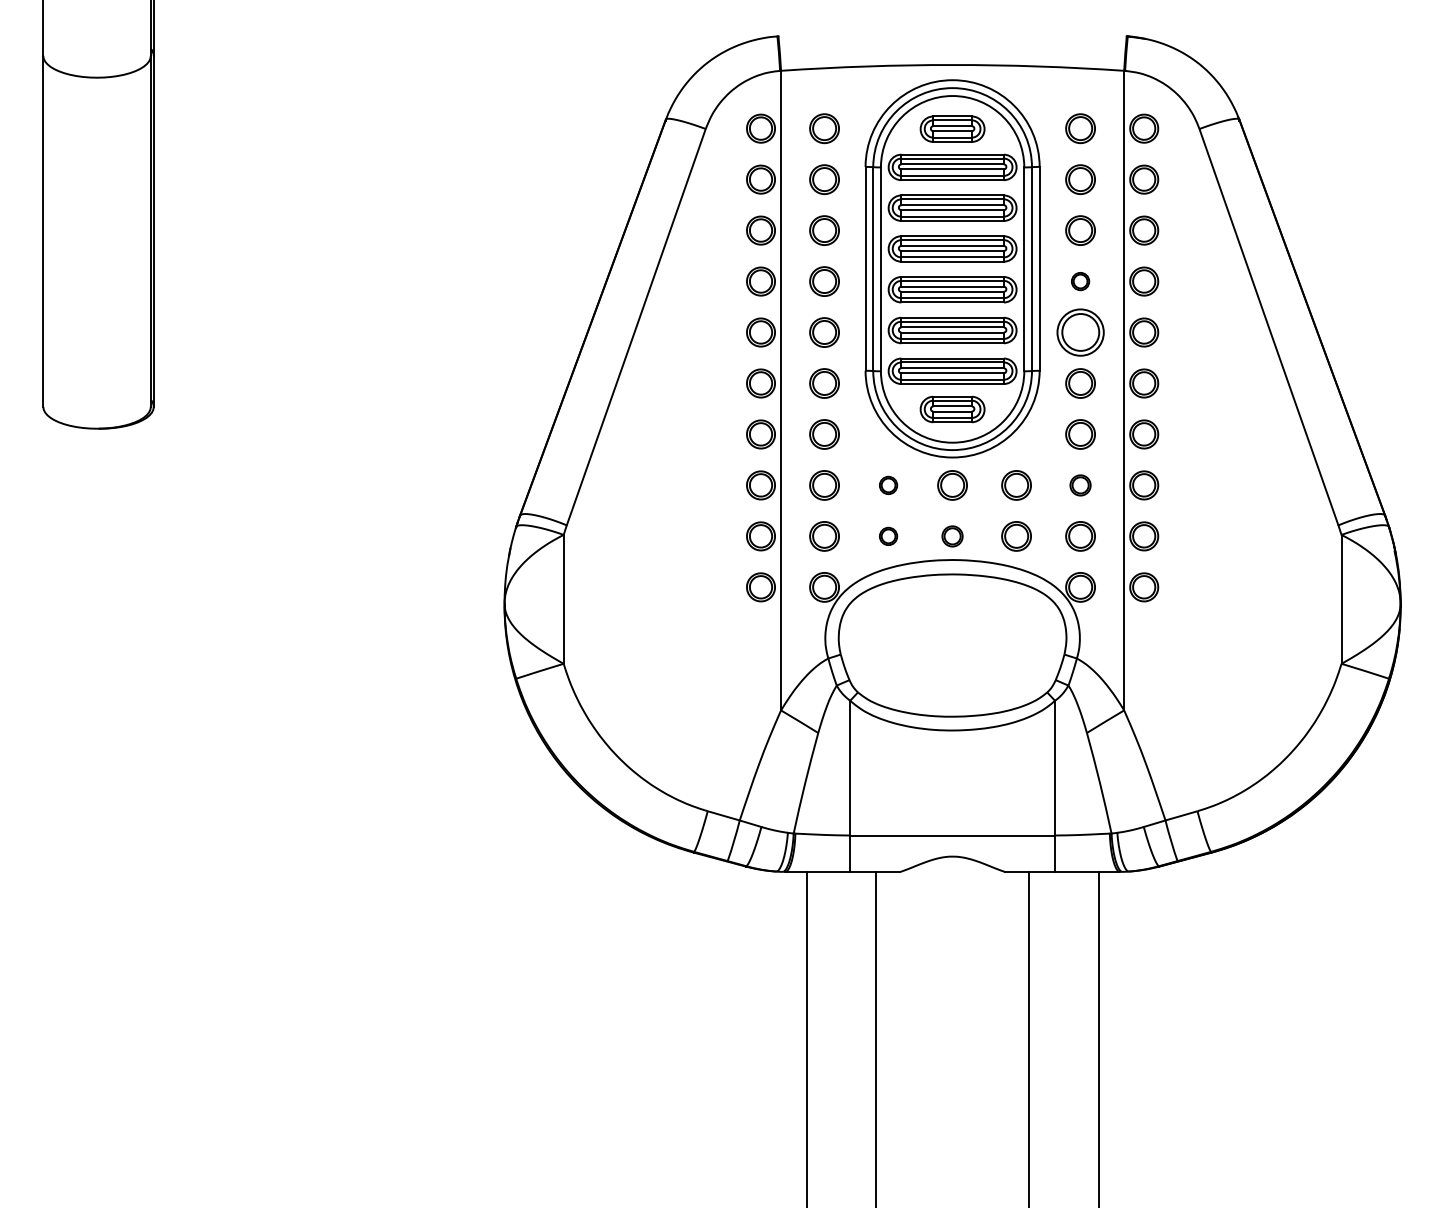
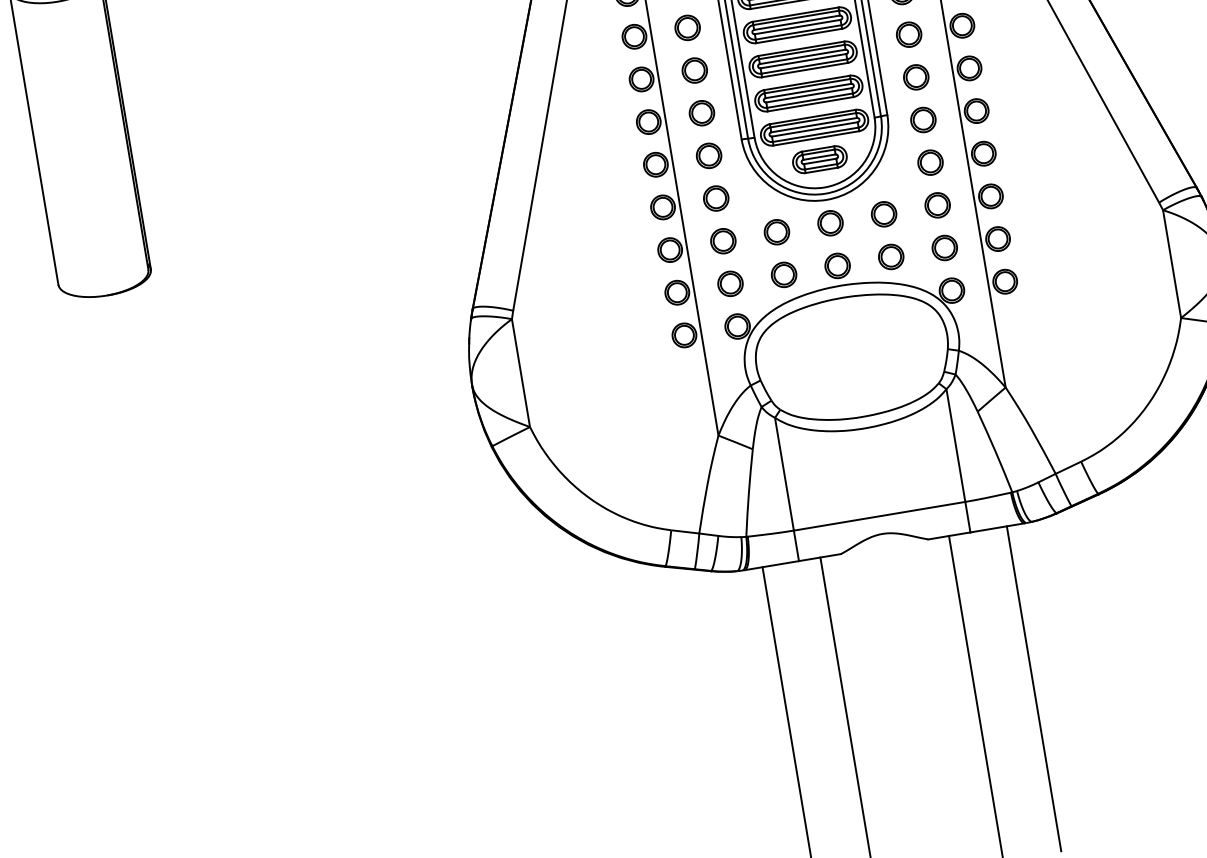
part: (1080, 281) -> (909, 34), size x1.67
part: (1080, 332) -> (916, 77), size x0.62
part: (888, 485) -> (776, 232), size x1.67
part: (1080, 485) -> (937, 205), size x1.43
part: (888, 536) -> (784, 274), size x1.67
part: (952, 536) -> (837, 266), size x1.43

